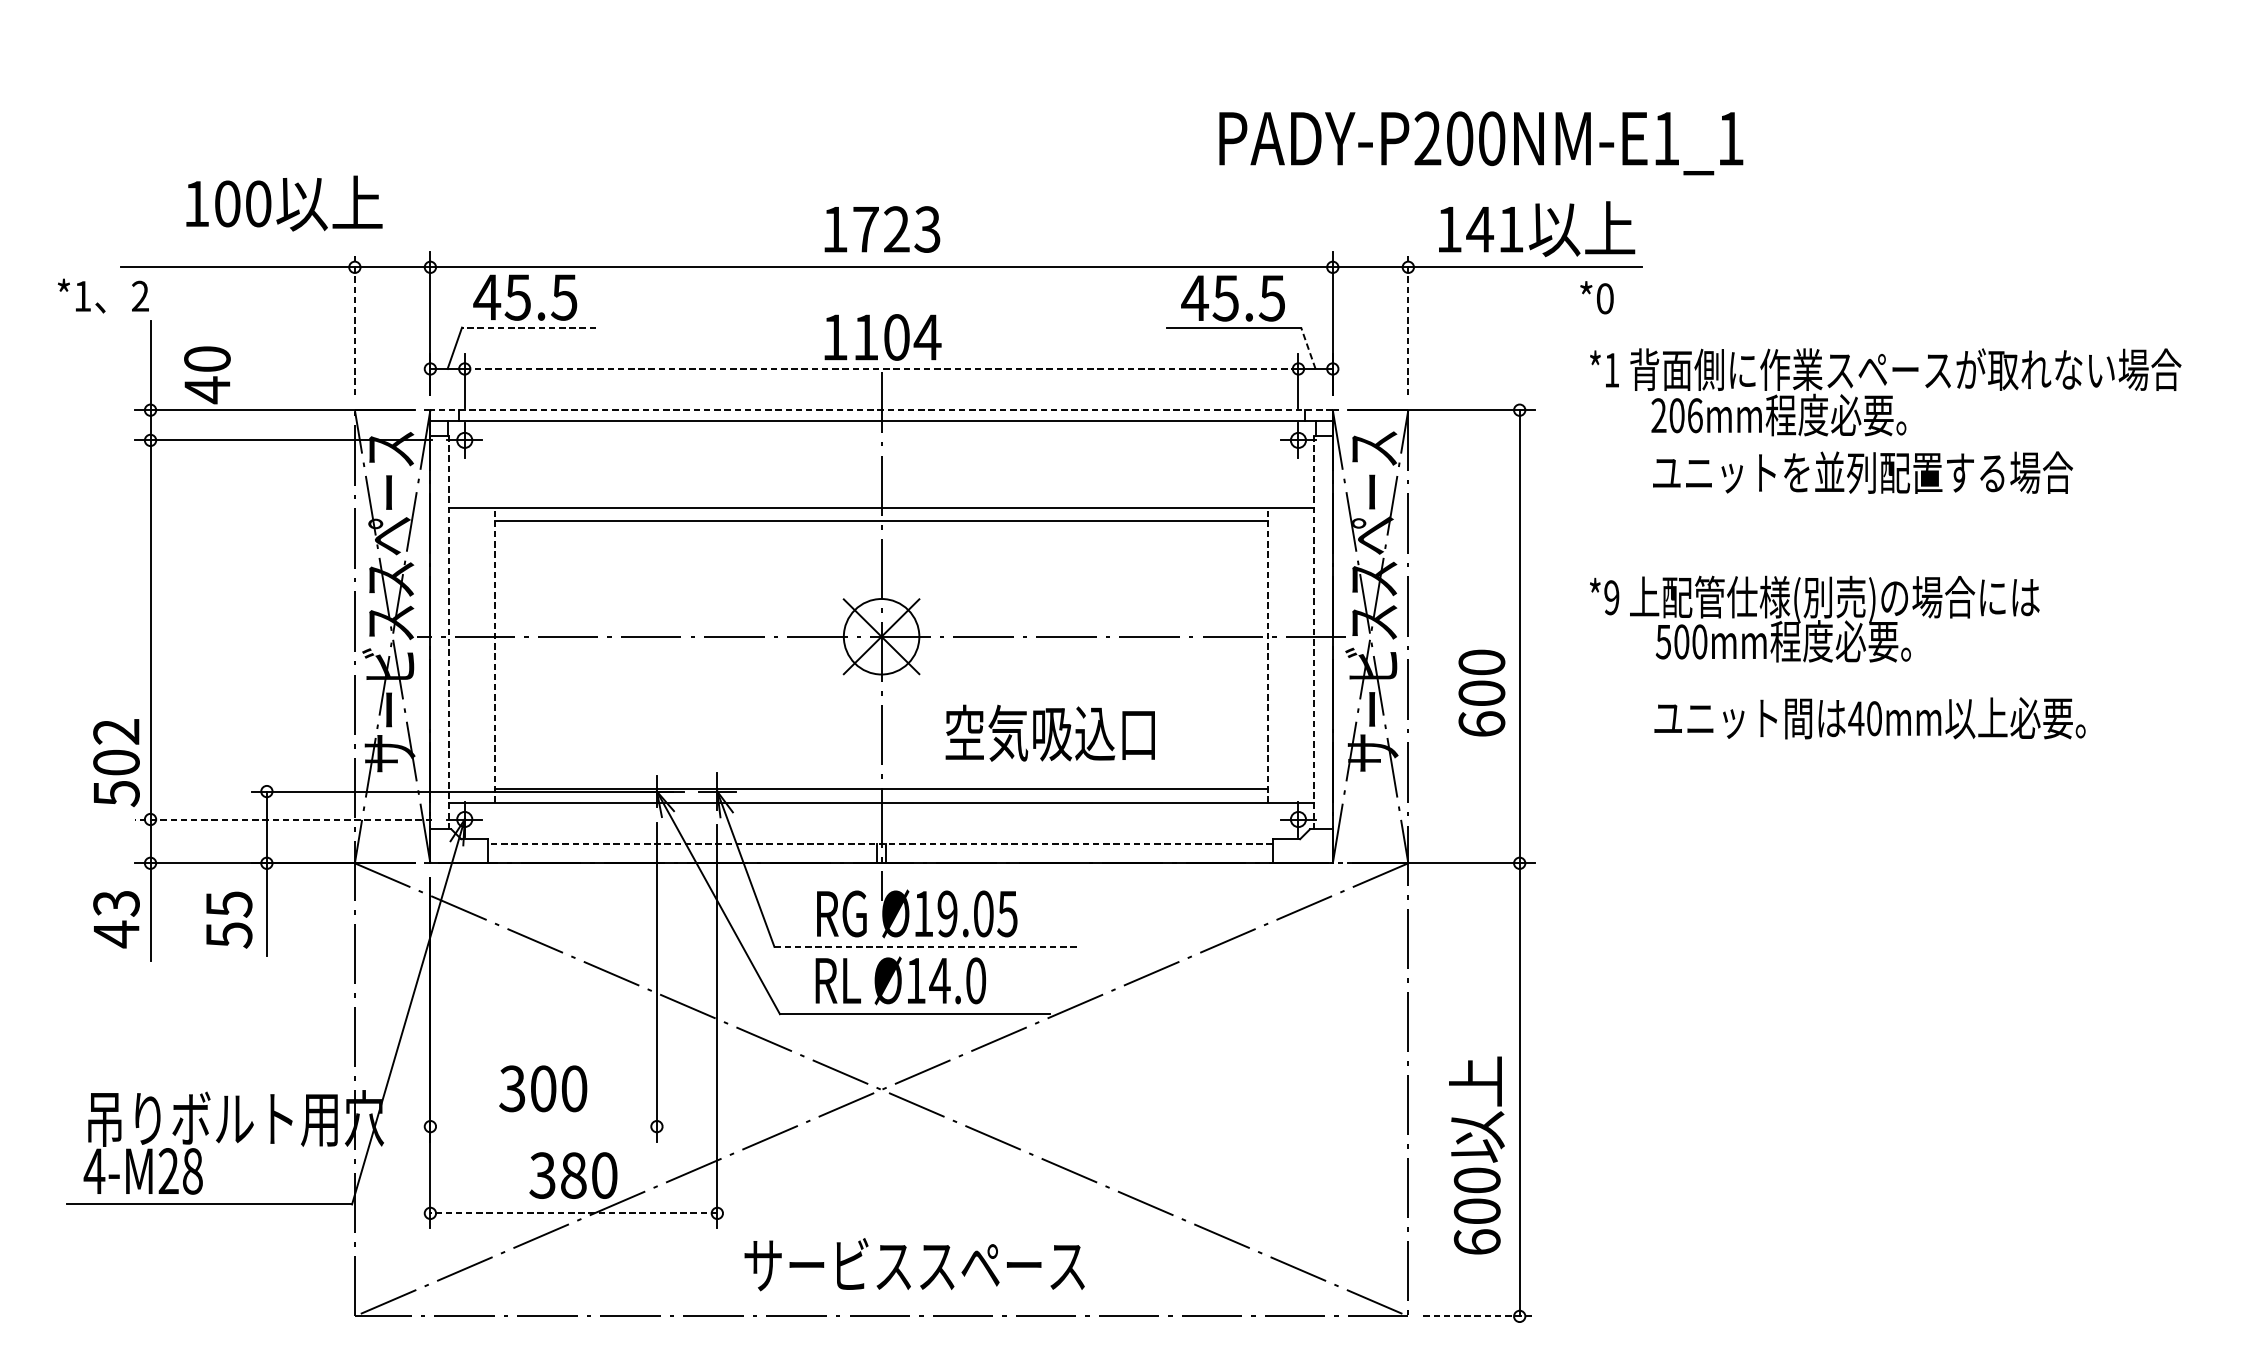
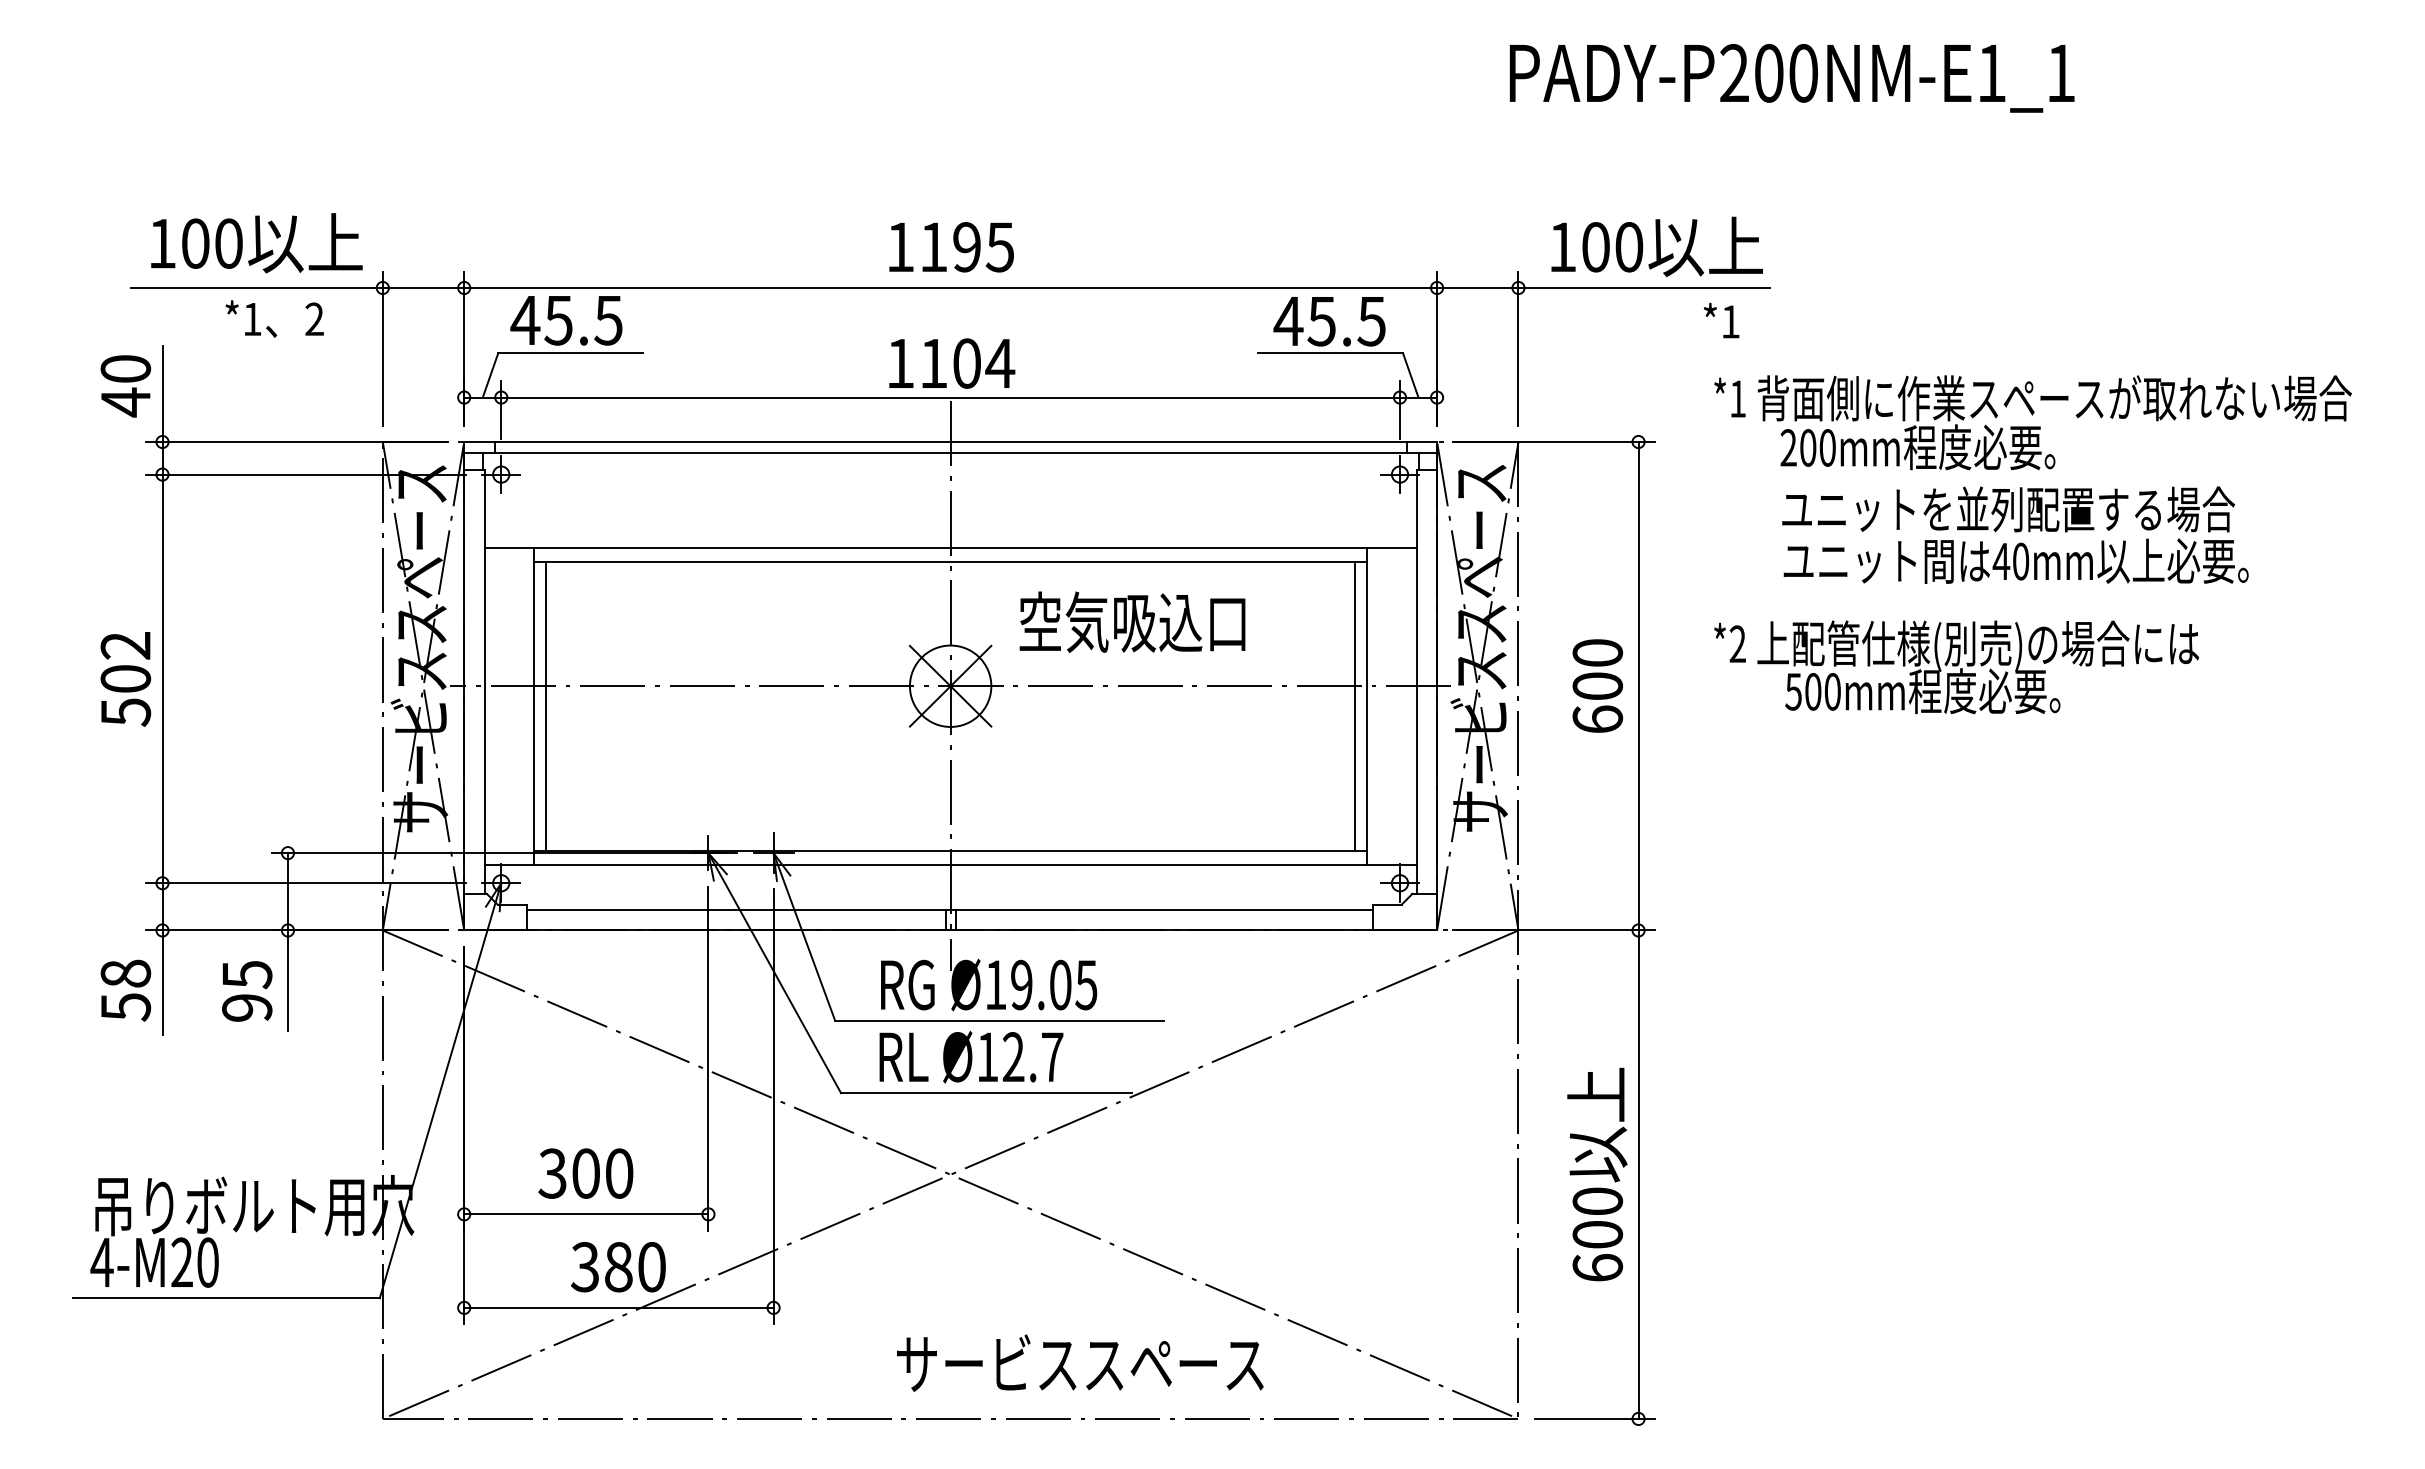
text: (1480, 143) -> (1791, 78), moved
text: (284, 203) -> (256, 243), moved
text: (896, 229) -> (966, 247), 1723 -> 1195
text: (1494, 229) -> (1611, 247), 141 -> 100
text: (103, 295) -> (274, 318), moved
text: (1604, 298) -> (1730, 321), *0 -> *1
line: (354, 323) -> (382, 348), dashed -> solid
line: (1408, 323) -> (1518, 348), dashed -> solid
line: (528, 328) -> (570, 353), dashed -> solid
line: (1308, 348) -> (1410, 375), dashed -> solid
line: (882, 368) -> (951, 397), dashed -> solid
text: (207, 375) -> (125, 386), moved
line: (881, 410) -> (950, 442), dashed -> solid
text: (1694, 415) -> (1827, 447), 206mm -> 200mm
text: (1611, 598) -> (1737, 644), *9 -> *2
line: (449, 633) -> (484, 682), dashed -> solid
line: (1313, 633) -> (1416, 682), dashed -> solid
line: (506, 654) -> (546, 705), added
line: (1257, 654) -> (1355, 705), added
line: (494, 655) -> (533, 706), dashed -> solid
line: (1268, 655) -> (1367, 706), dashed -> solid
text: (1481, 692) -> (1597, 685), moved
text: (1869, 717) -> (2015, 560), moved
text: (1050, 733) -> (1132, 622), moved
text: (116, 763) -> (125, 679), moved
line: (284, 819) -> (306, 883), dashed -> solid
line: (880, 843) -> (949, 909), dashed -> solid
text: (116, 918) -> (125, 990), 43 -> 58
text: (229, 935) -> (247, 1008), 55 -> 95
line: (926, 946) -> (999, 1020), dashed -> solid
text: (957, 981) -> (1032, 1057), Ø14.0 -> Ø12.7
line: (543, 1126) -> (586, 1214), added
text: (1476, 1155) -> (1597, 1174), moved
text: (192, 1171) -> (207, 1262), 4-M28 -> 4-M20
line: (573, 1213) -> (618, 1307), dashed -> solid
text: (914, 1264) -> (1080, 1362), moved
line: (1479, 1315) -> (1595, 1418), dashed -> solid

